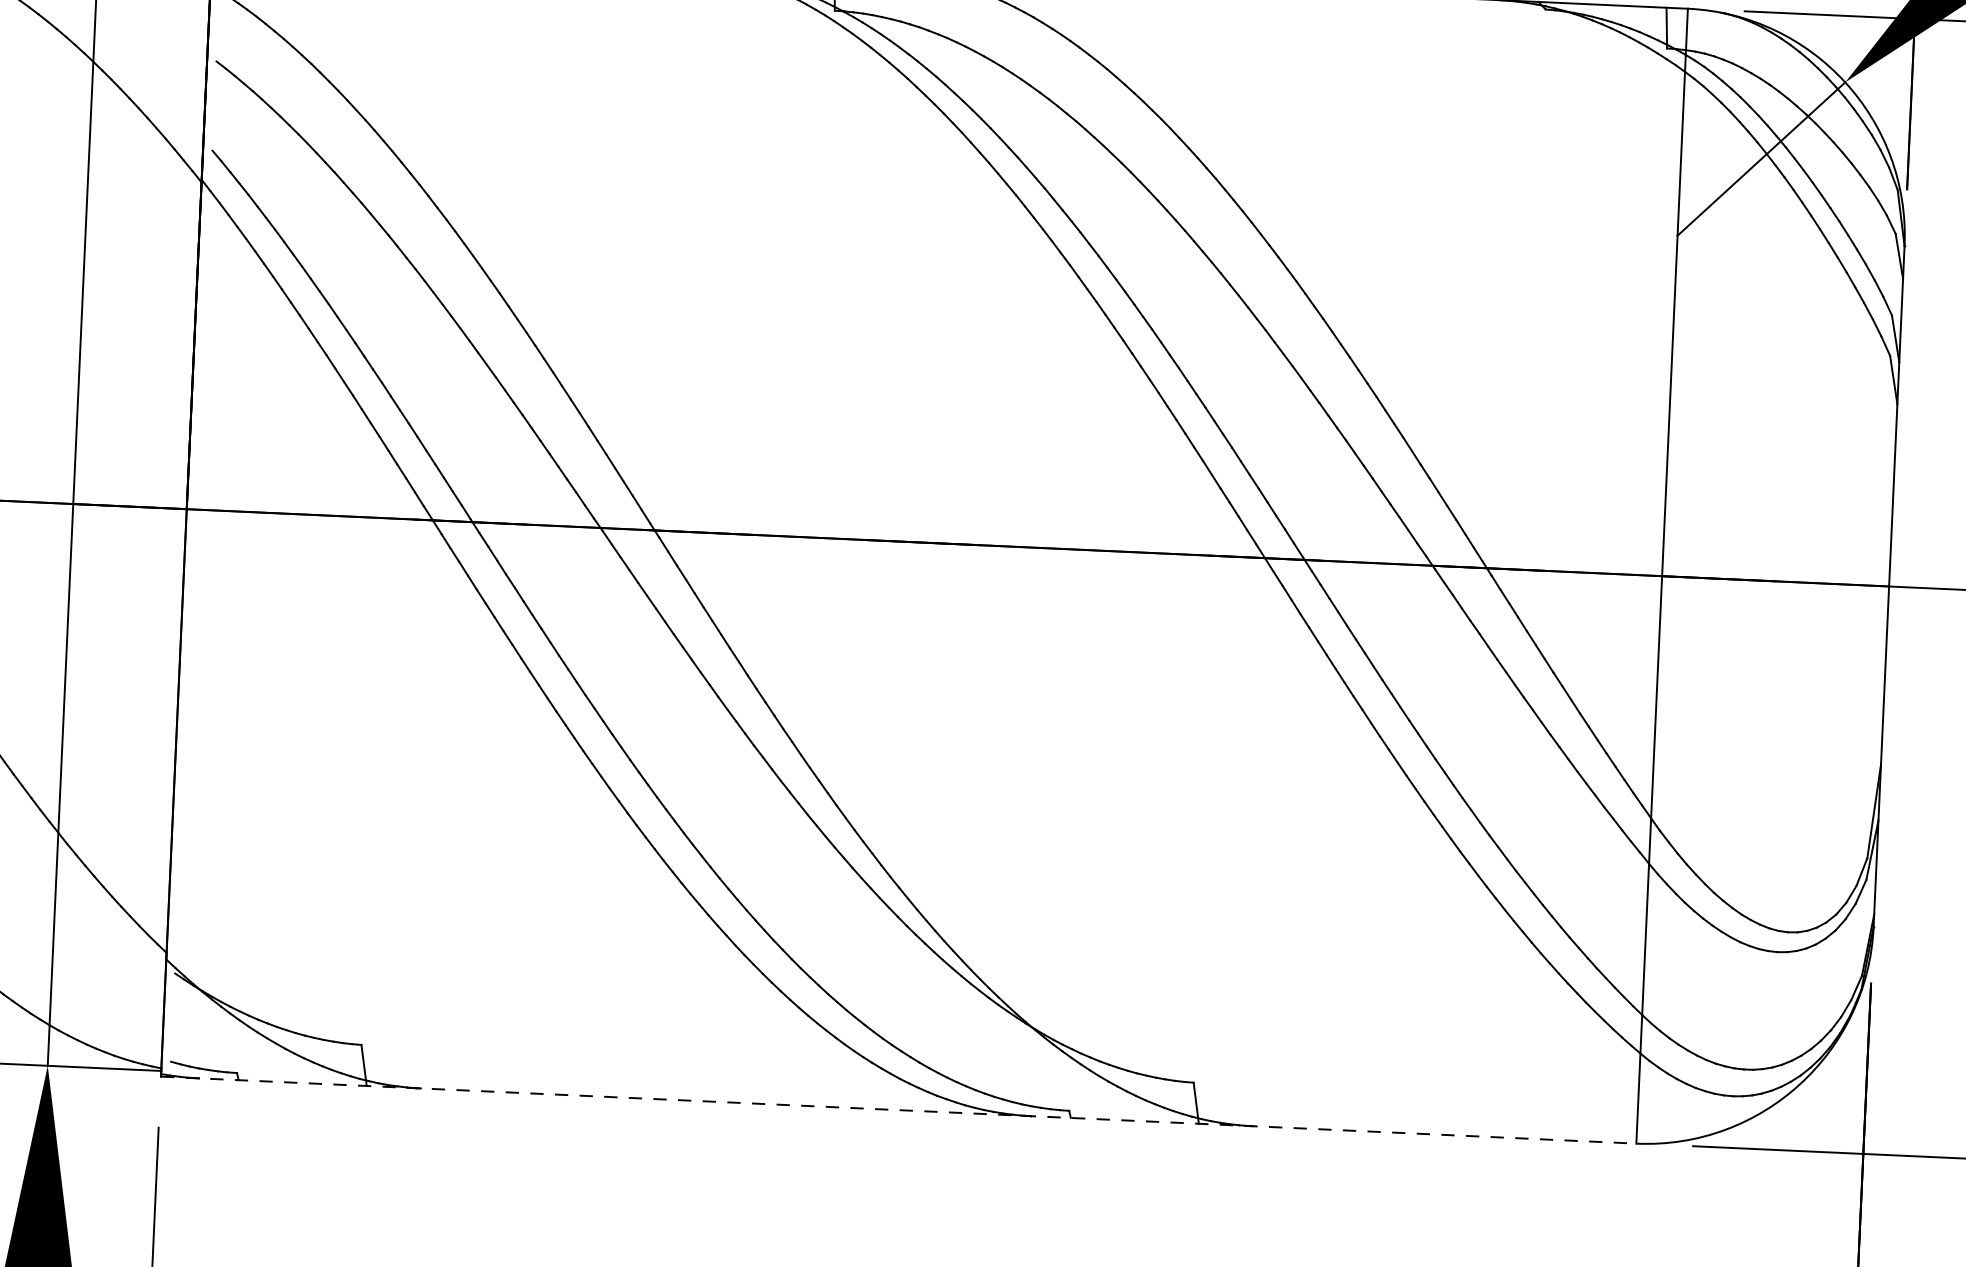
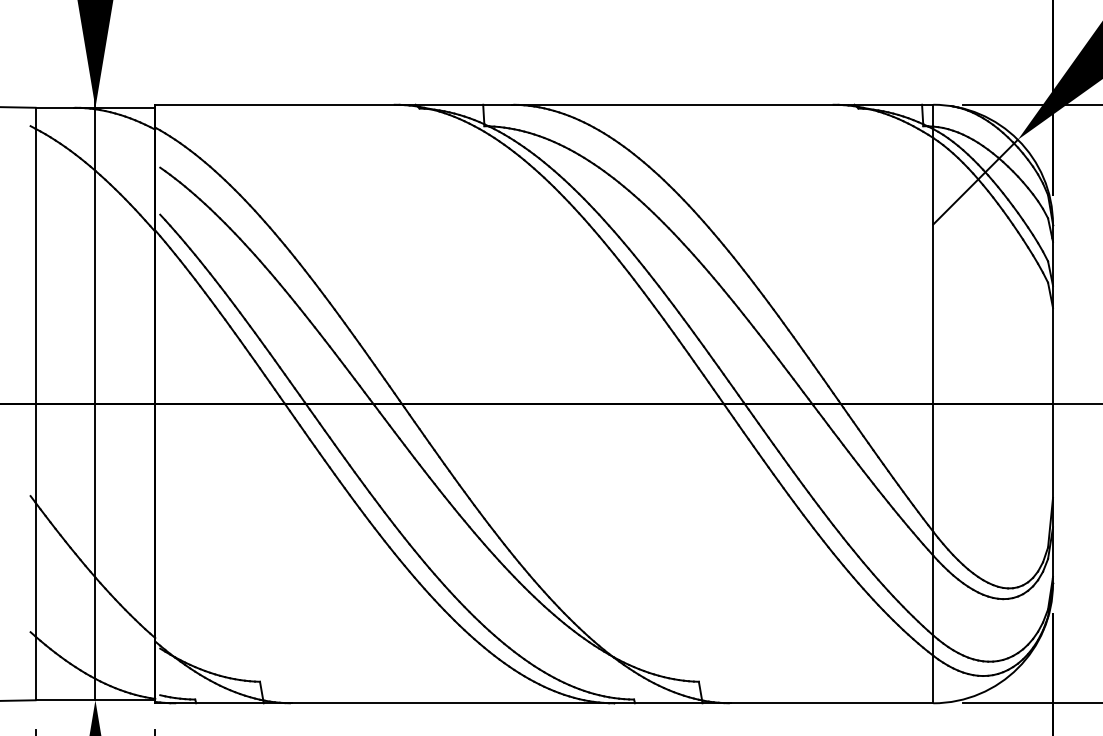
line: (899, 1110) -> (544, 703), dashed -> solid

